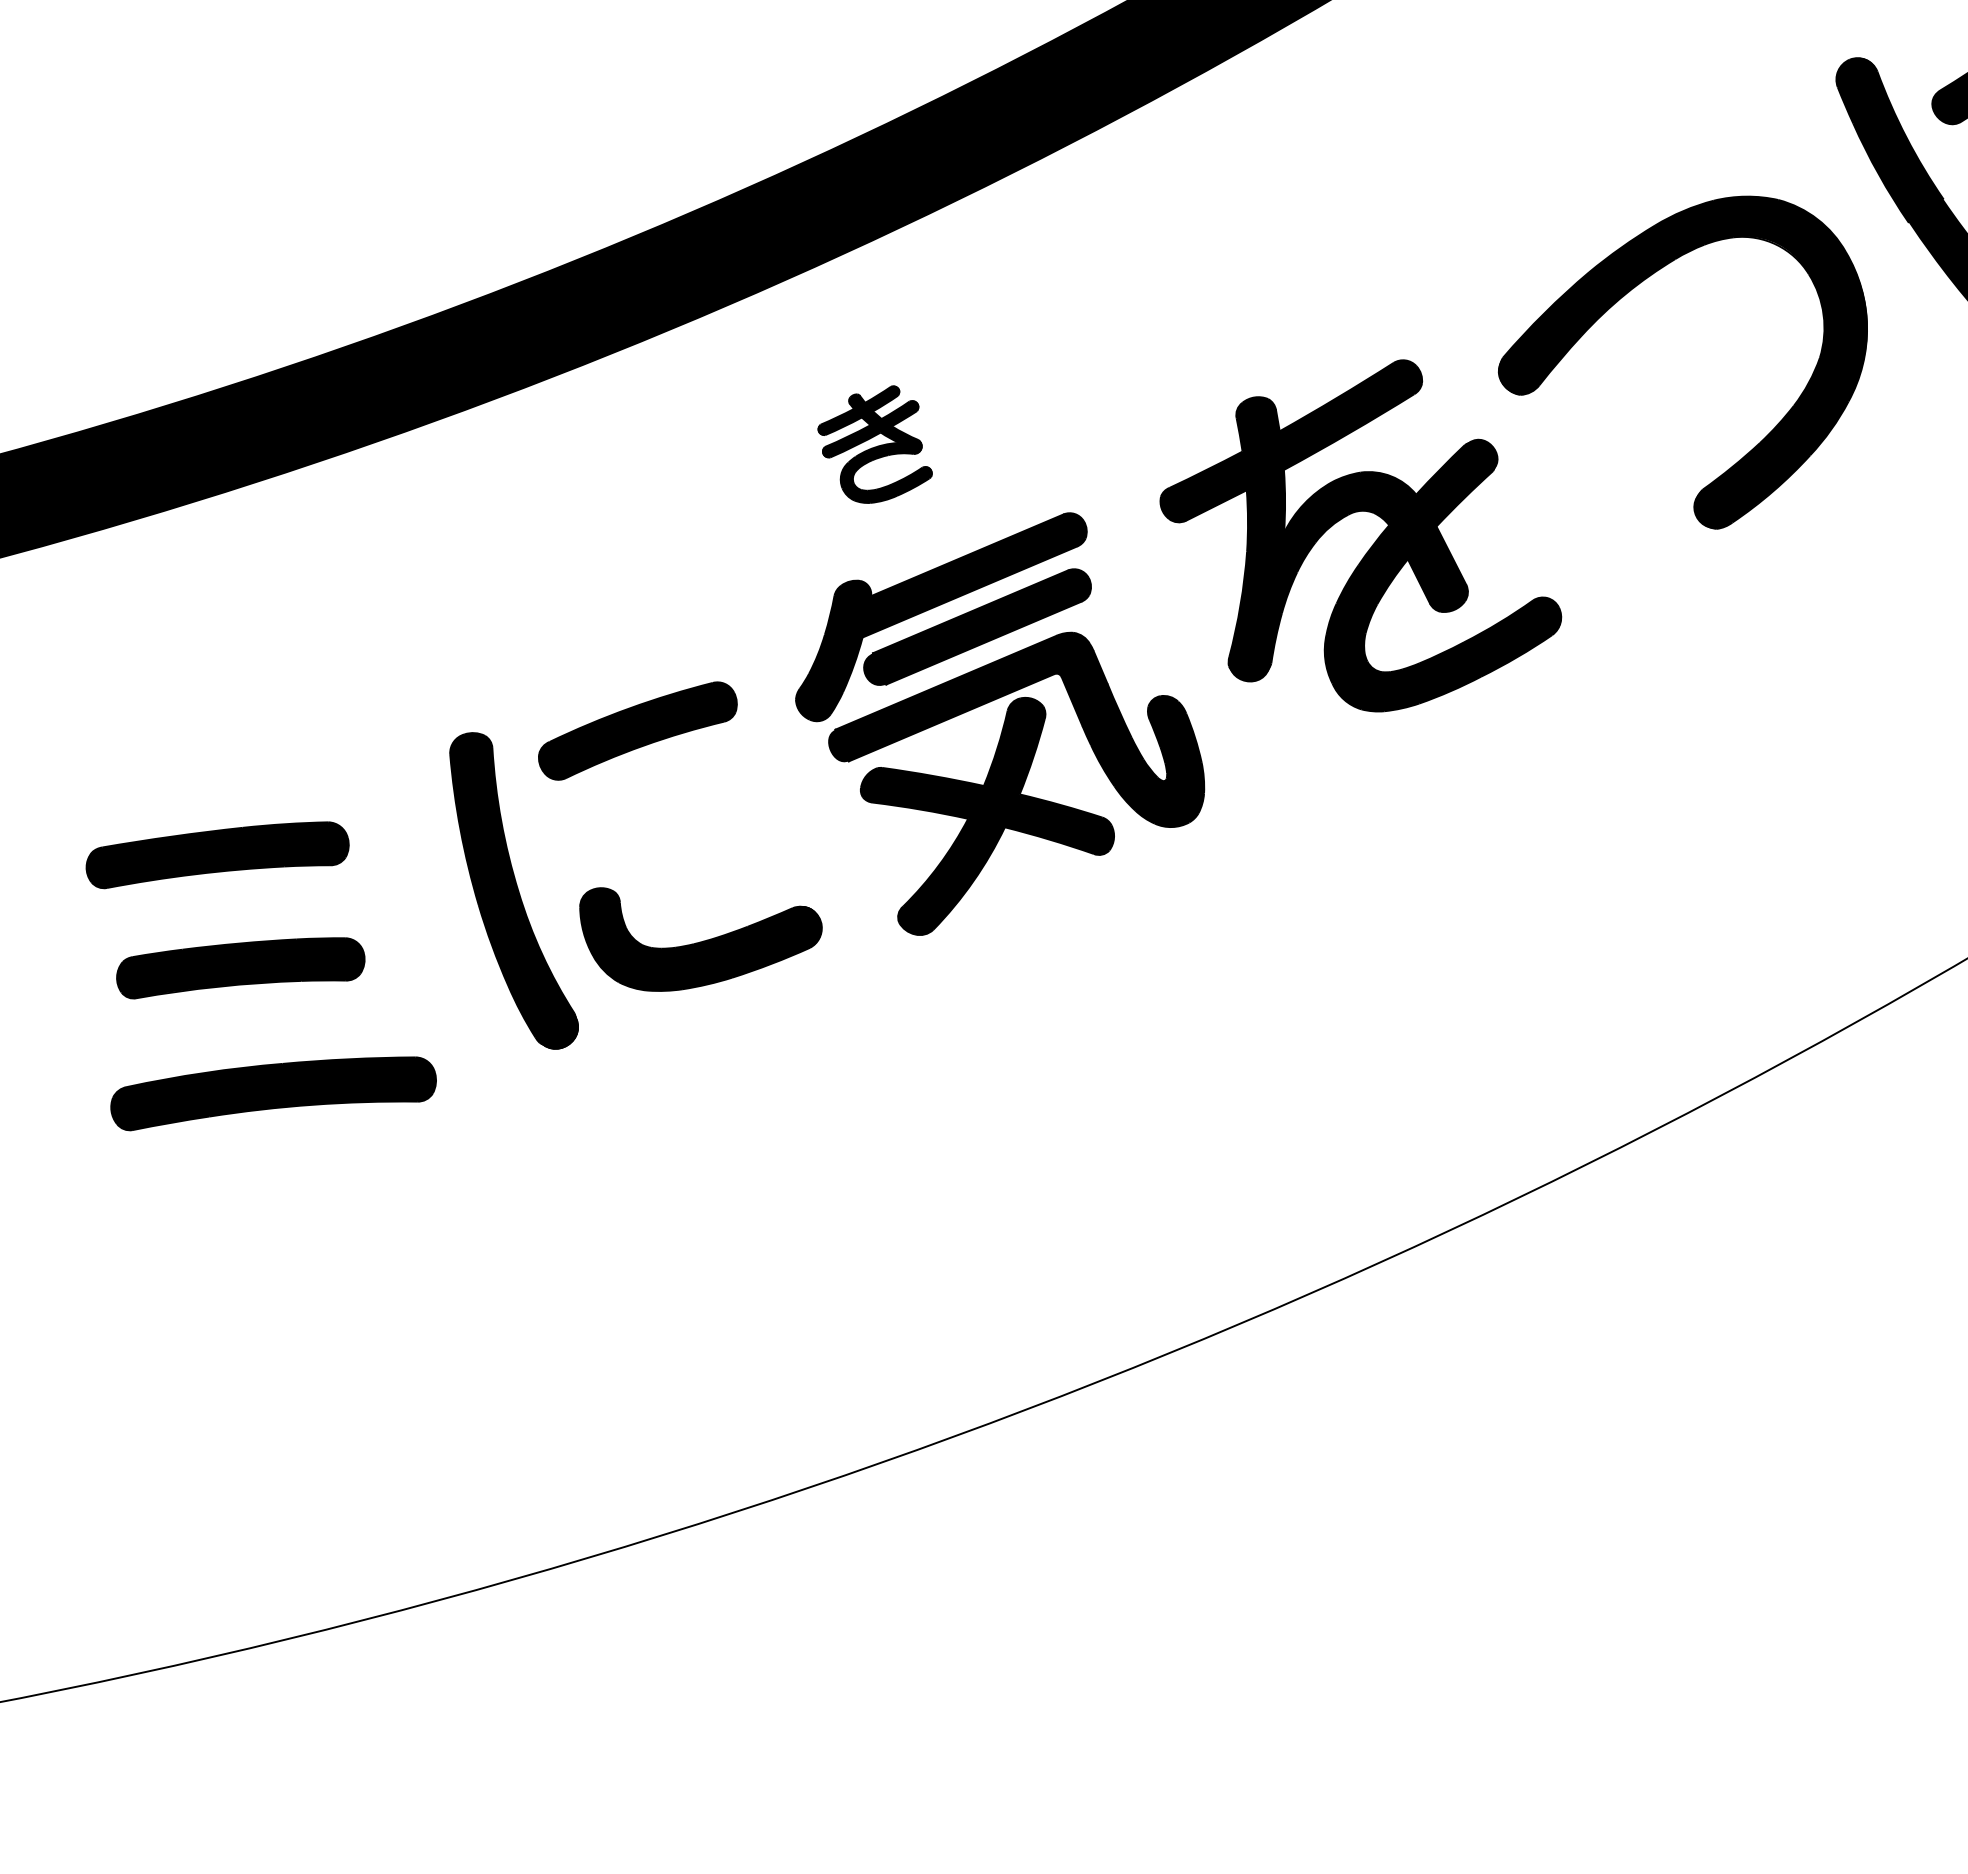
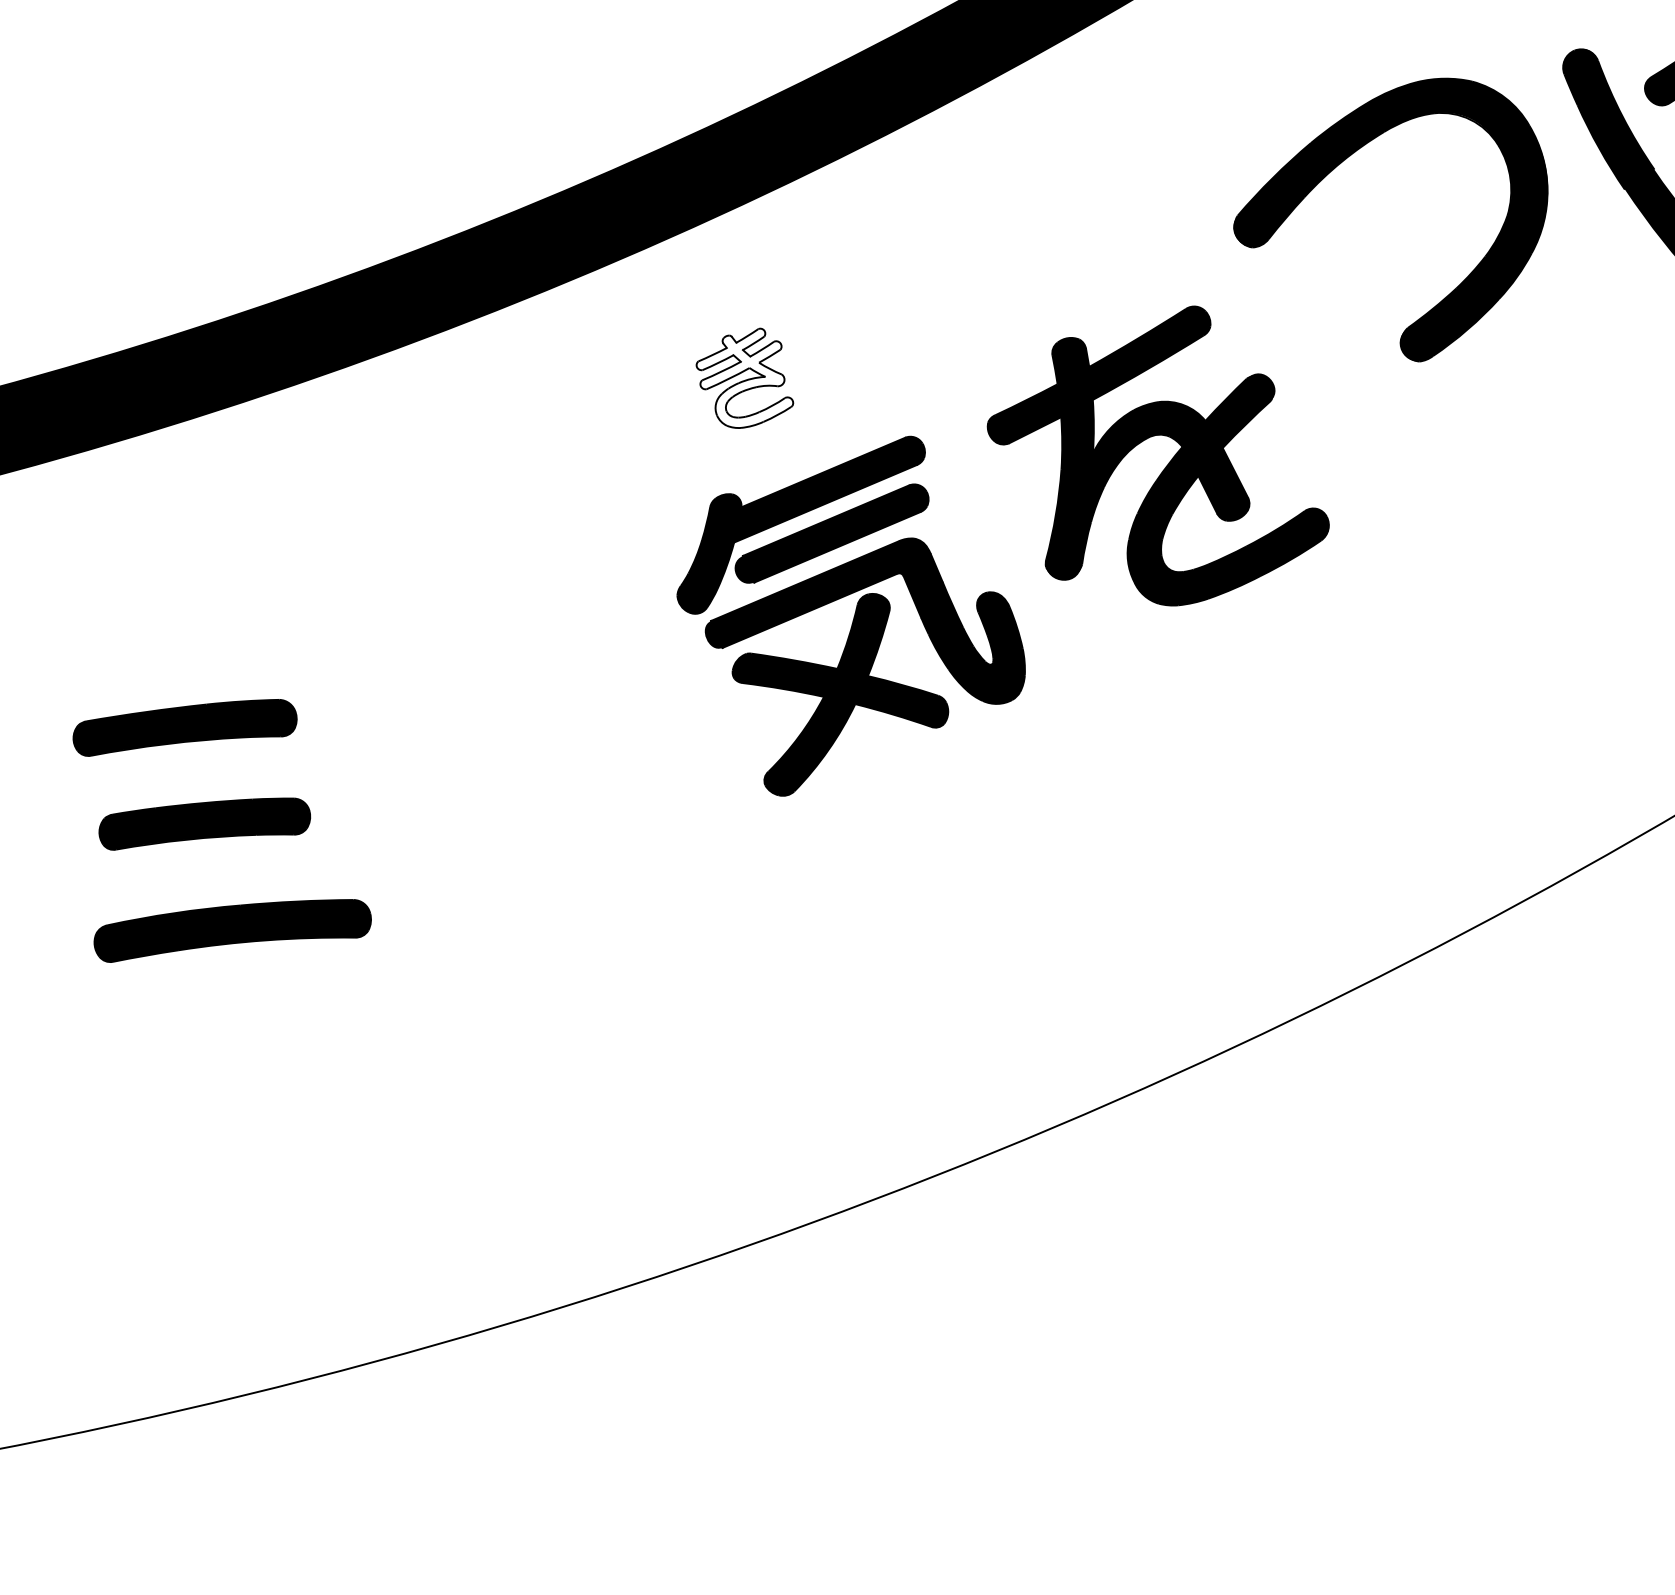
part: (1623, 297) -> (1340, 164), moved
fill: (874, 443) -> (744, 377), removed
part: (614, 890) -> (522, 757), removed

